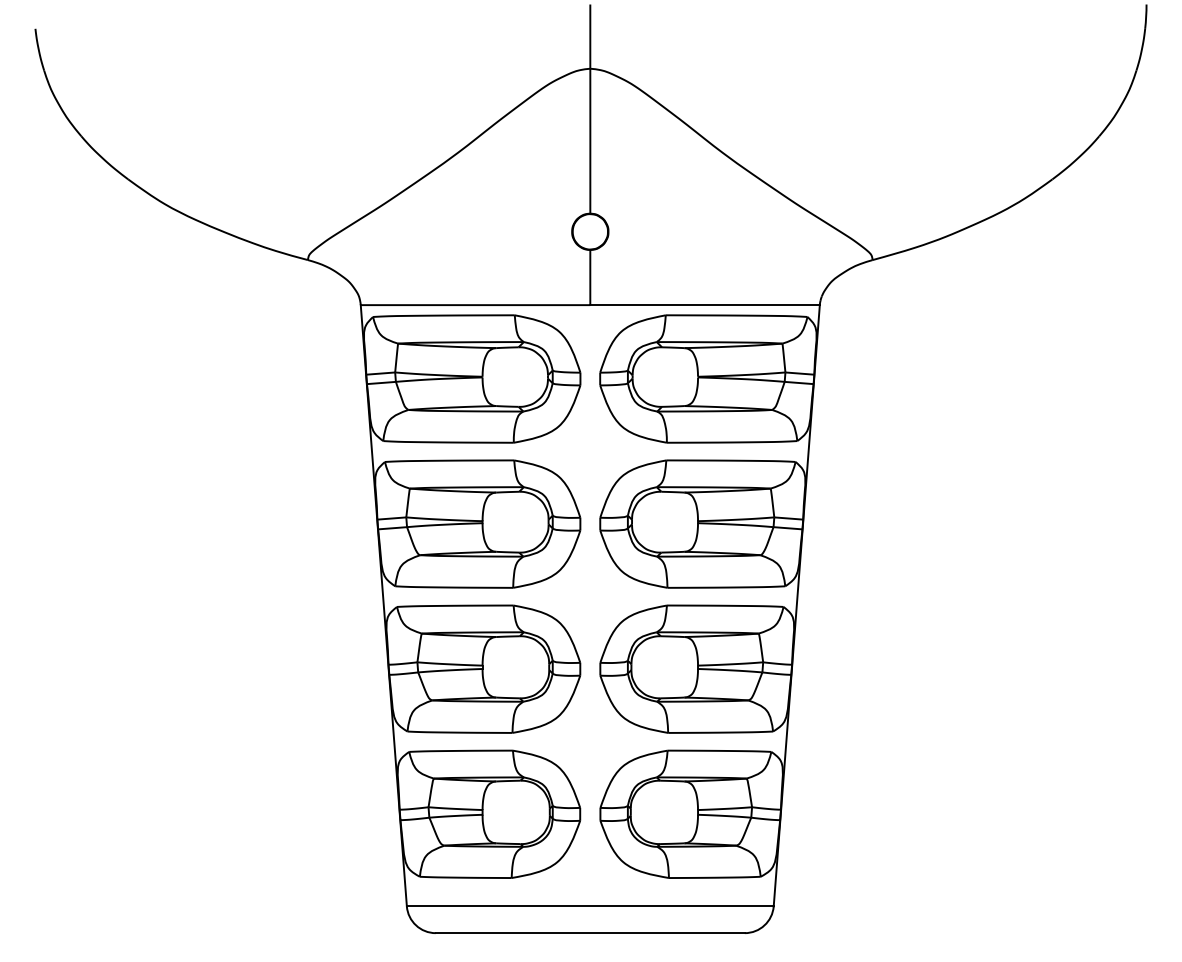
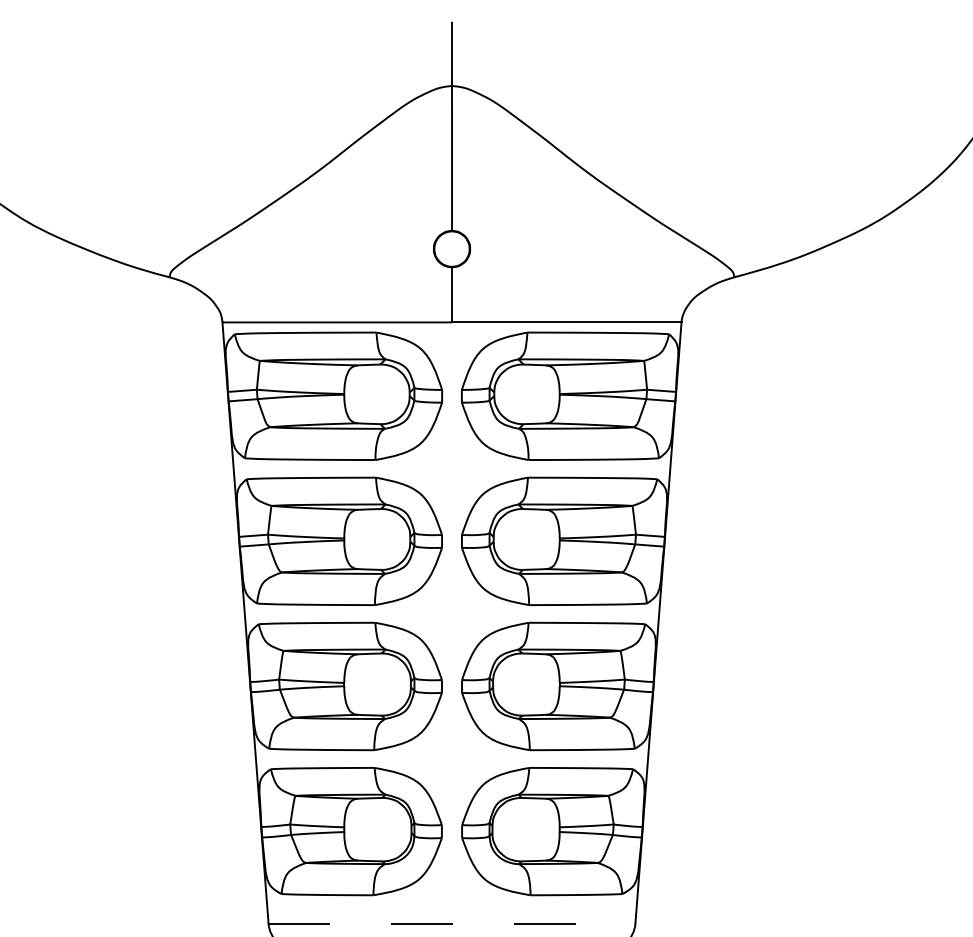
line: (590, 906) -> (452, 923), solid -> dashed

